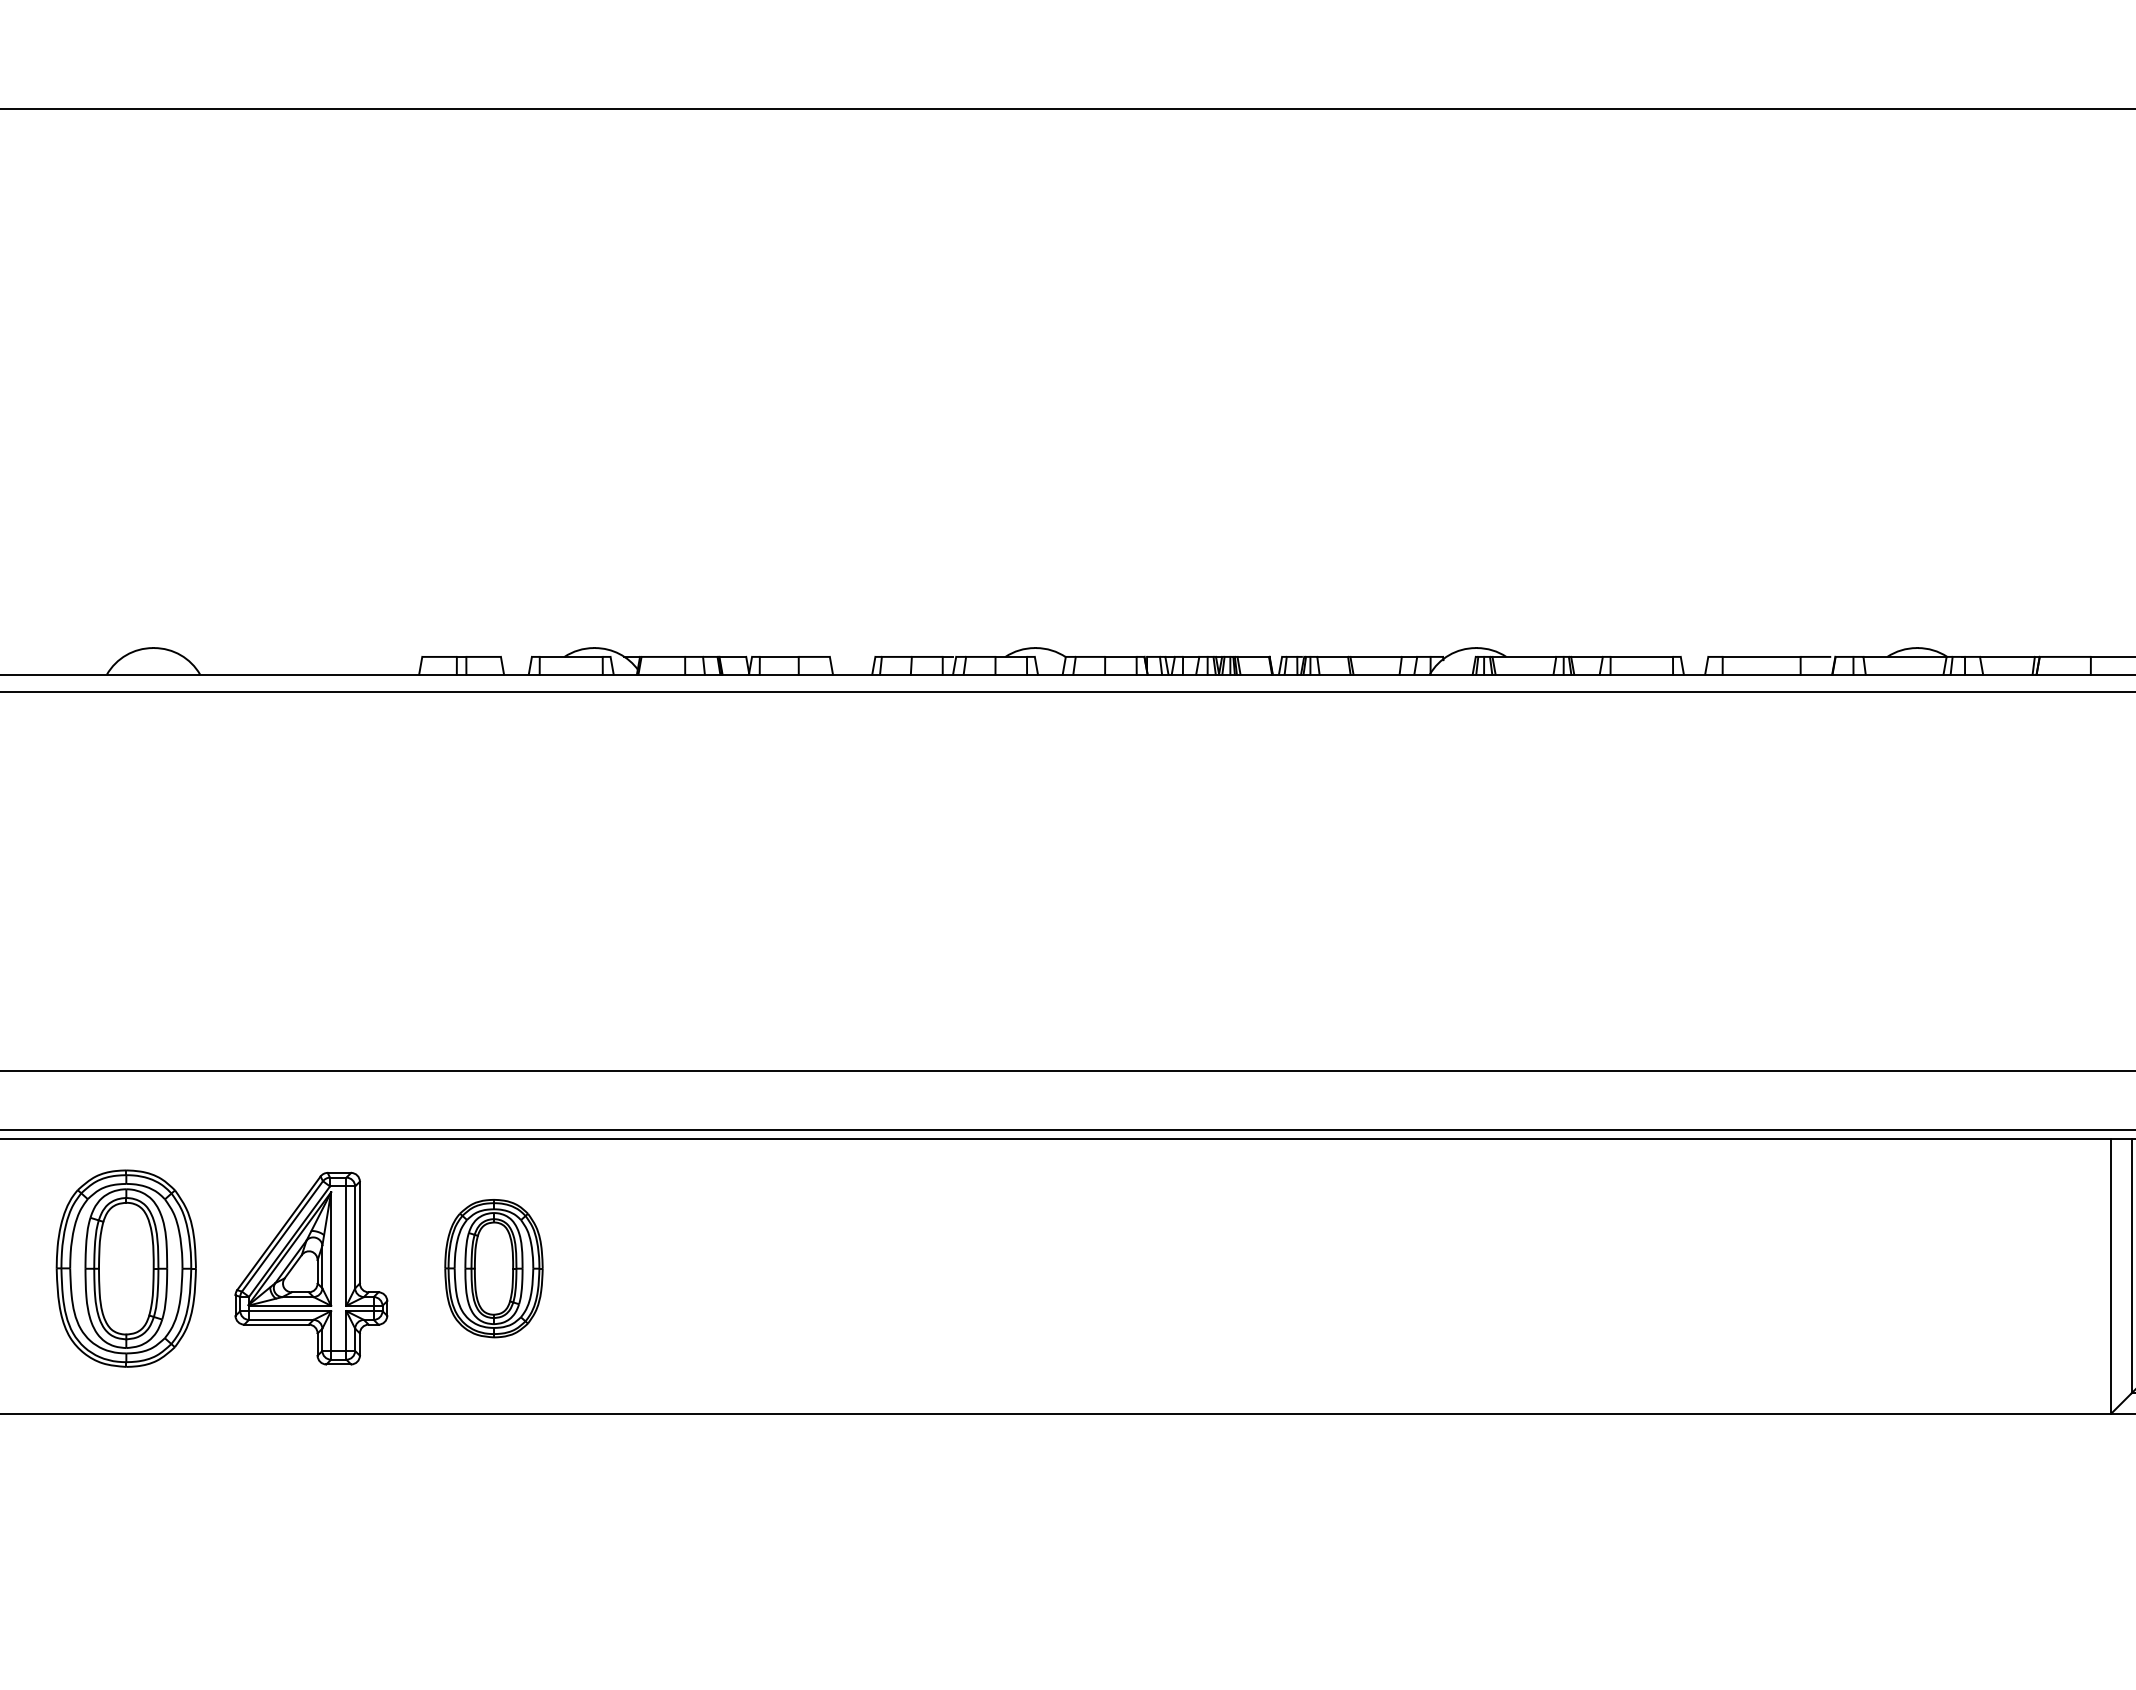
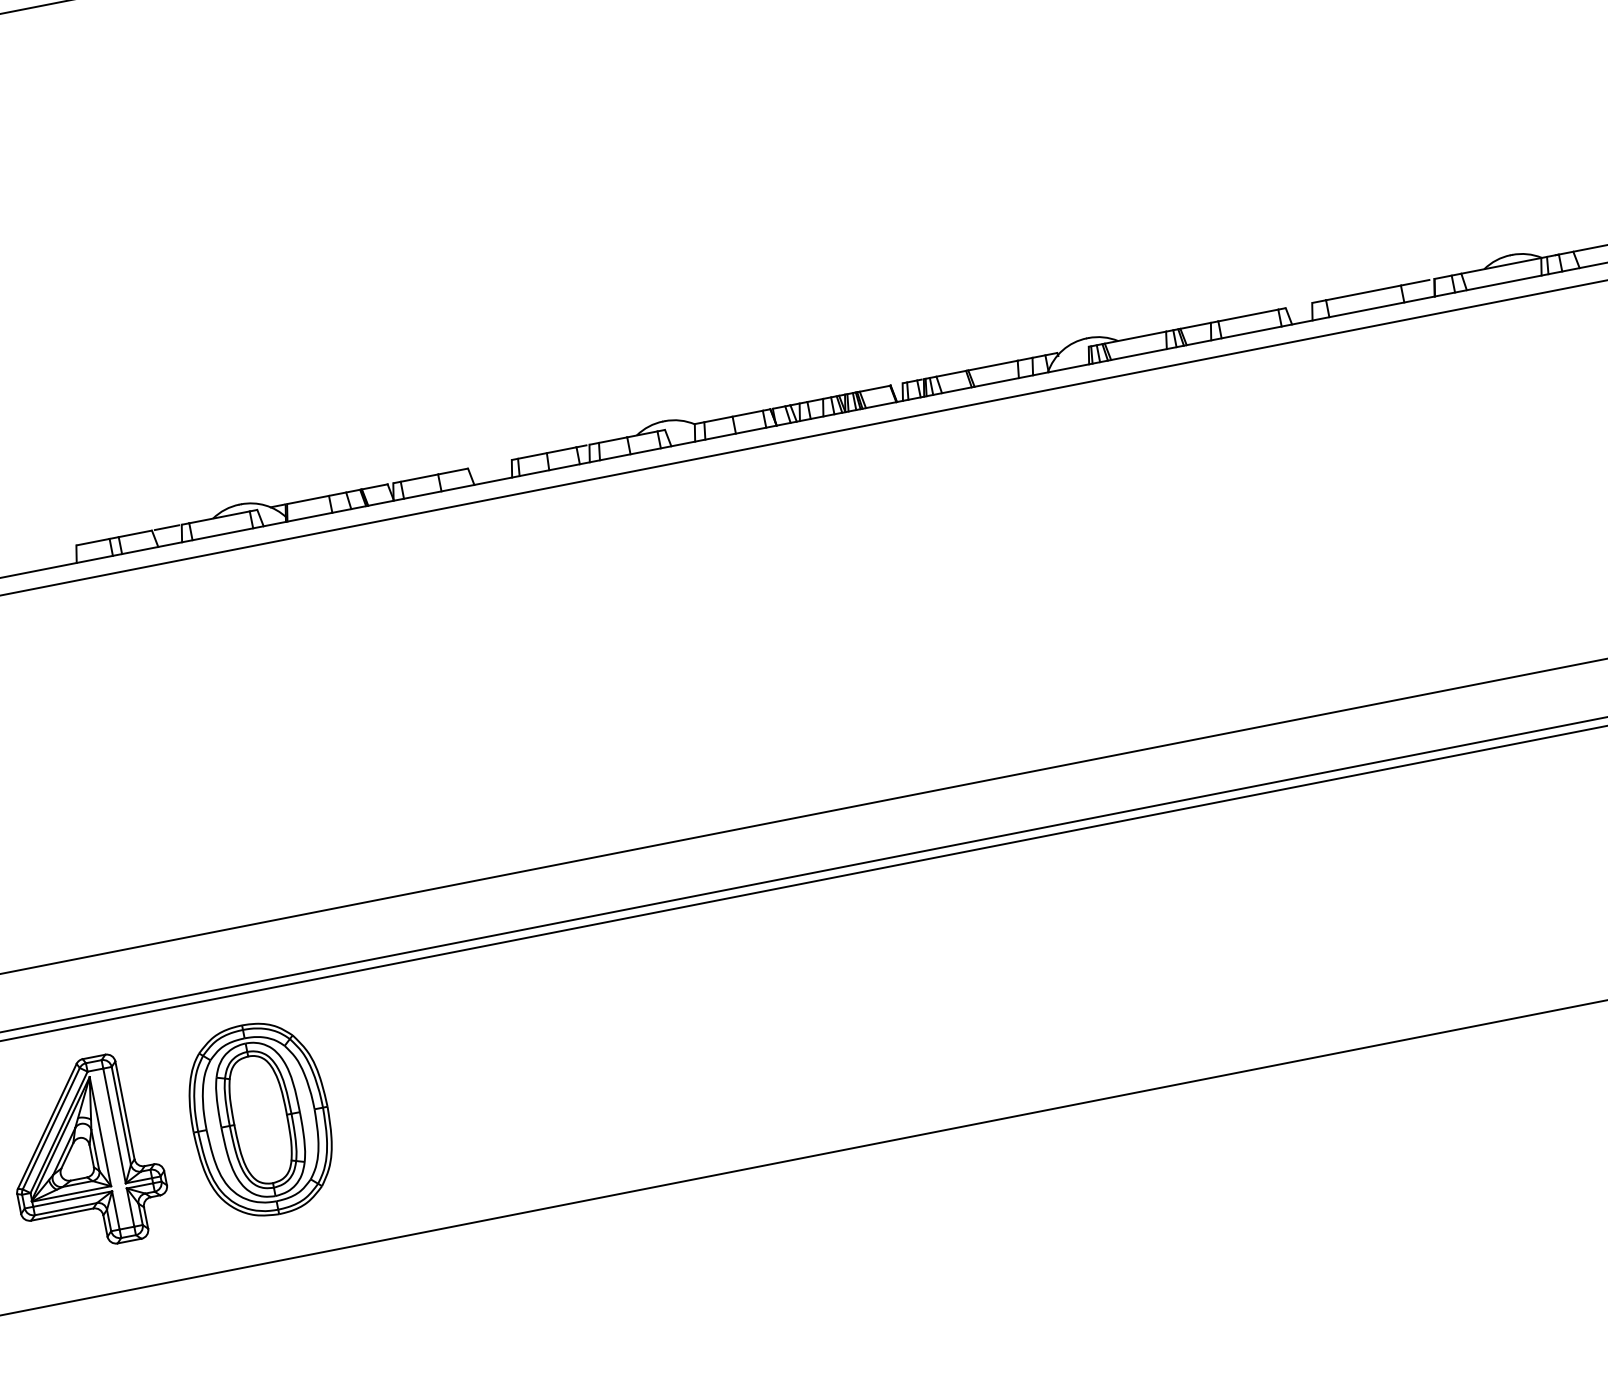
line: (516, 656) -> (166, 527), added
part: (493, 1268) -> (260, 1119), size x1.43

